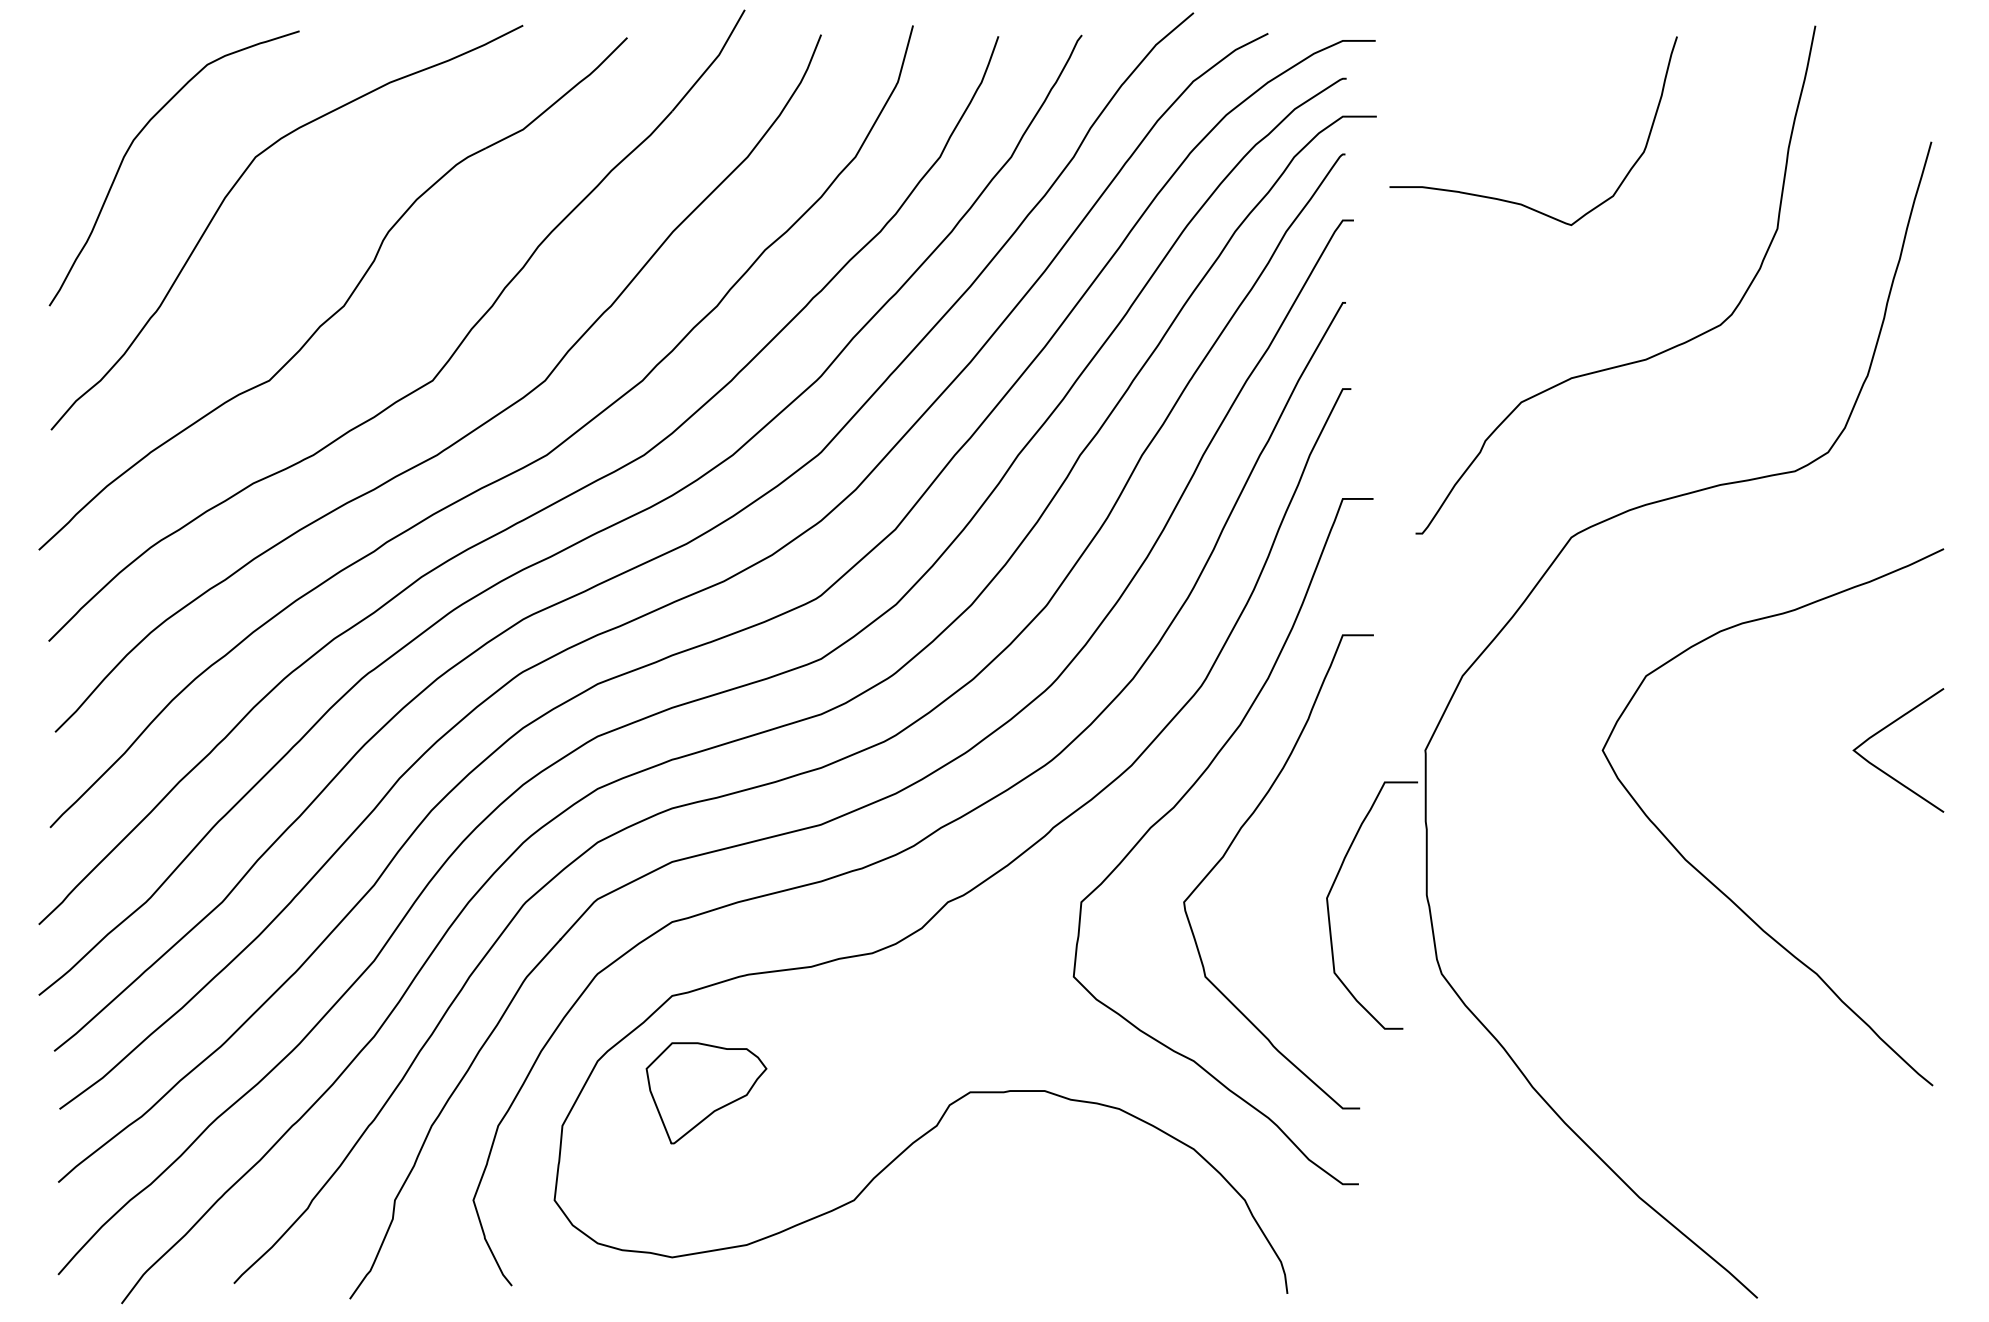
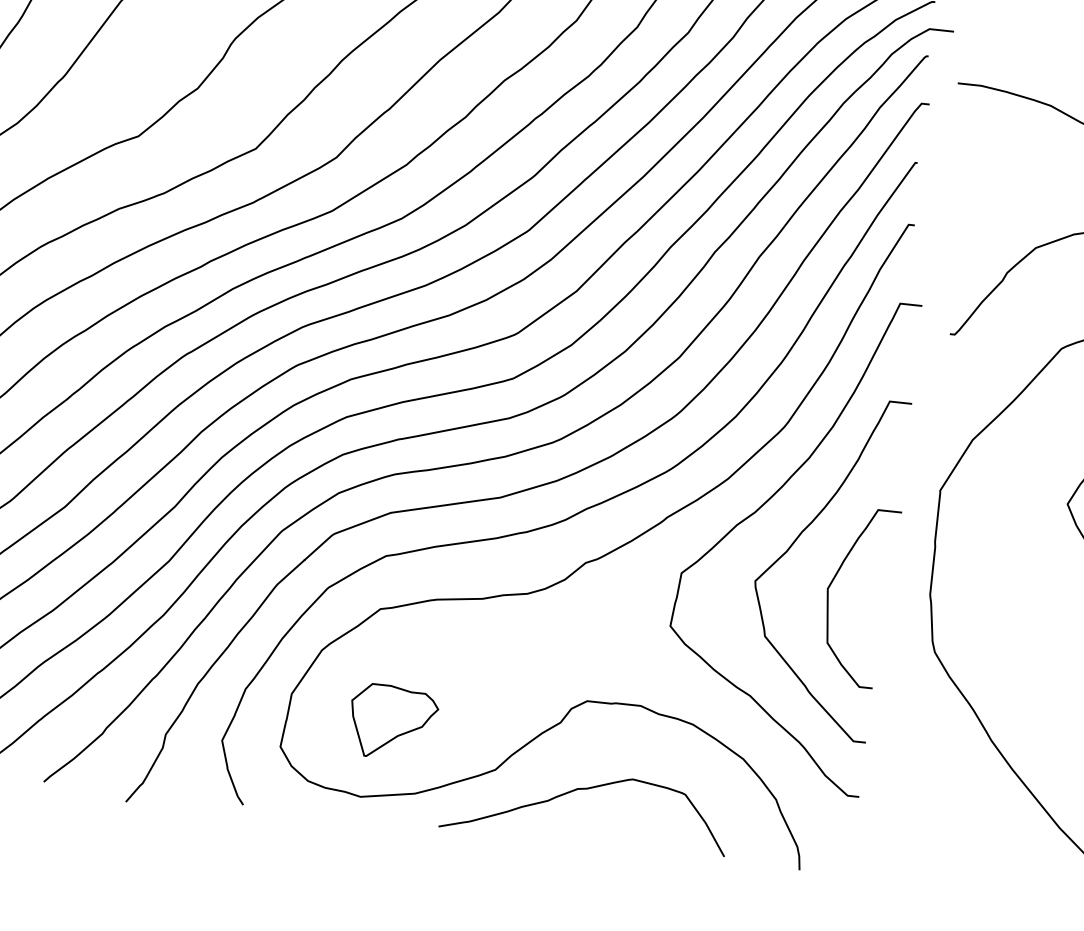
curve: (1329, 910) -> (828, 597), moved
part: (706, 1093) -> (393, 722), moved
curve: (980, 1214) -> (585, 789), added

